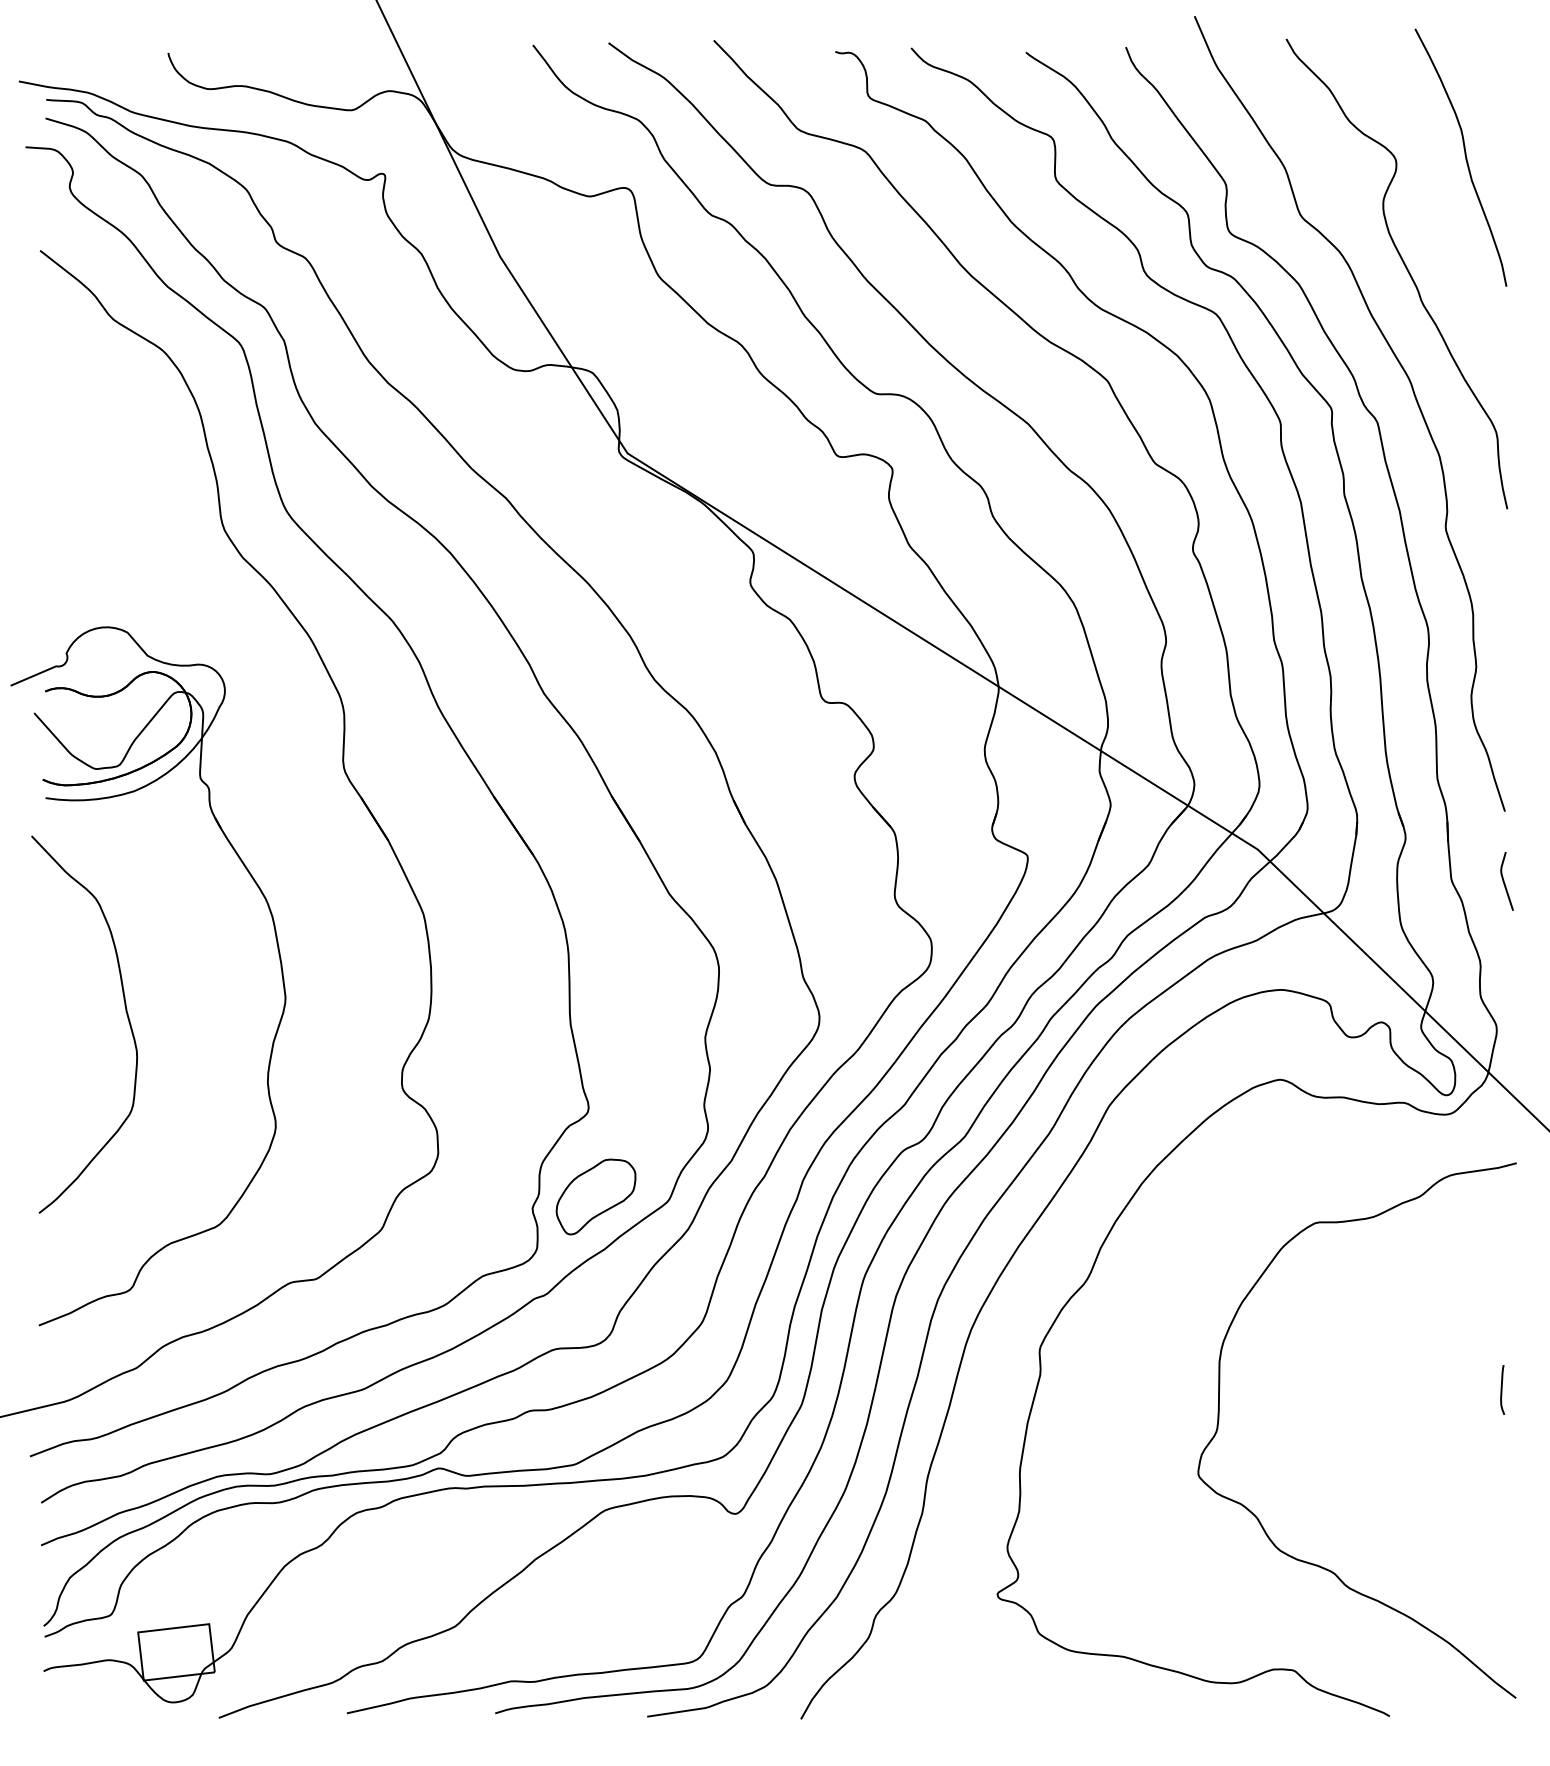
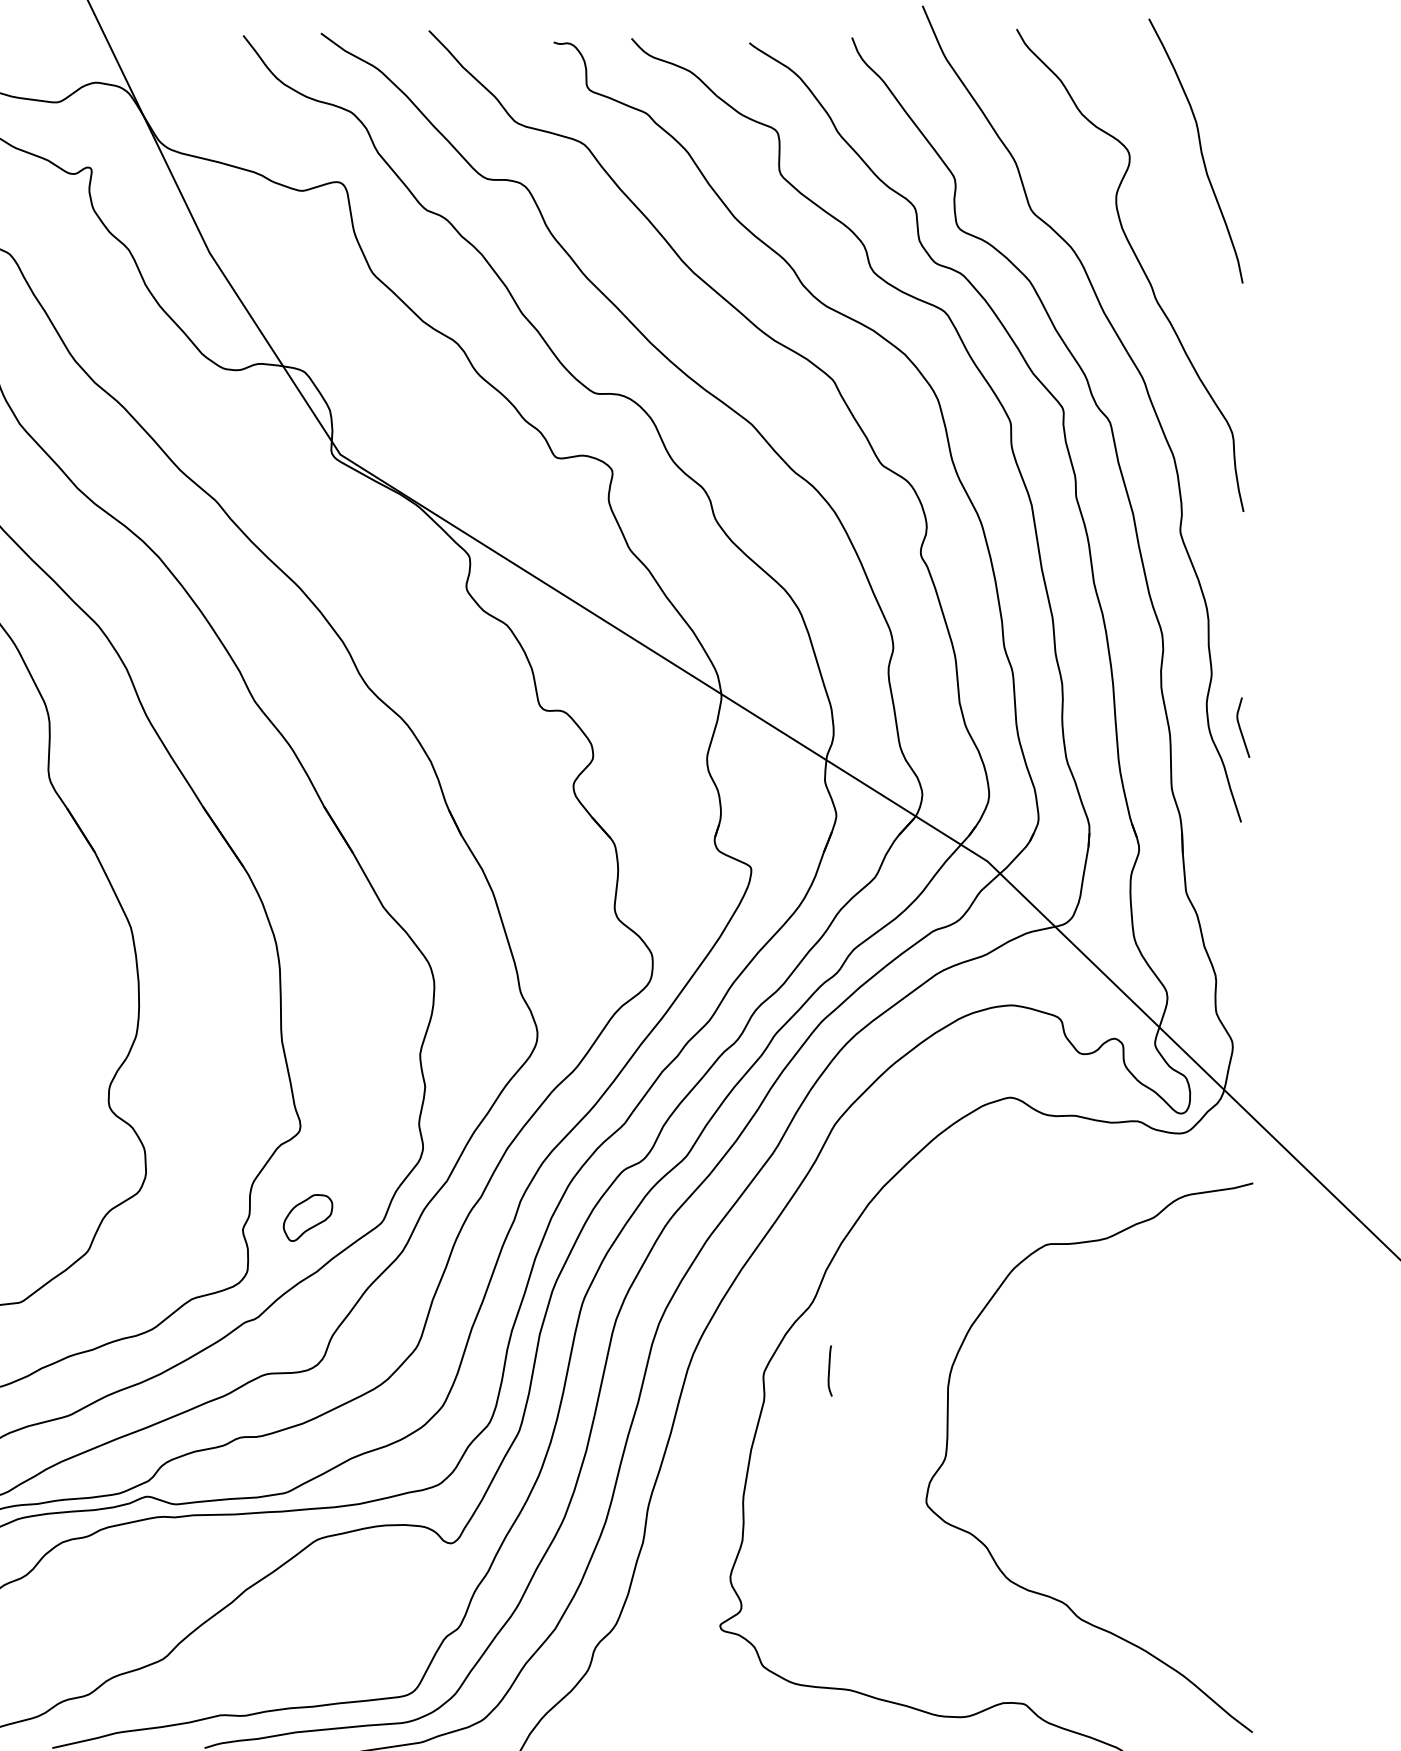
curve: (1504, 881) -> (1240, 727), moved
part: (595, 1196) -> (307, 1217), size x0.6
curve: (1502, 1389) -> (830, 1370), moved

